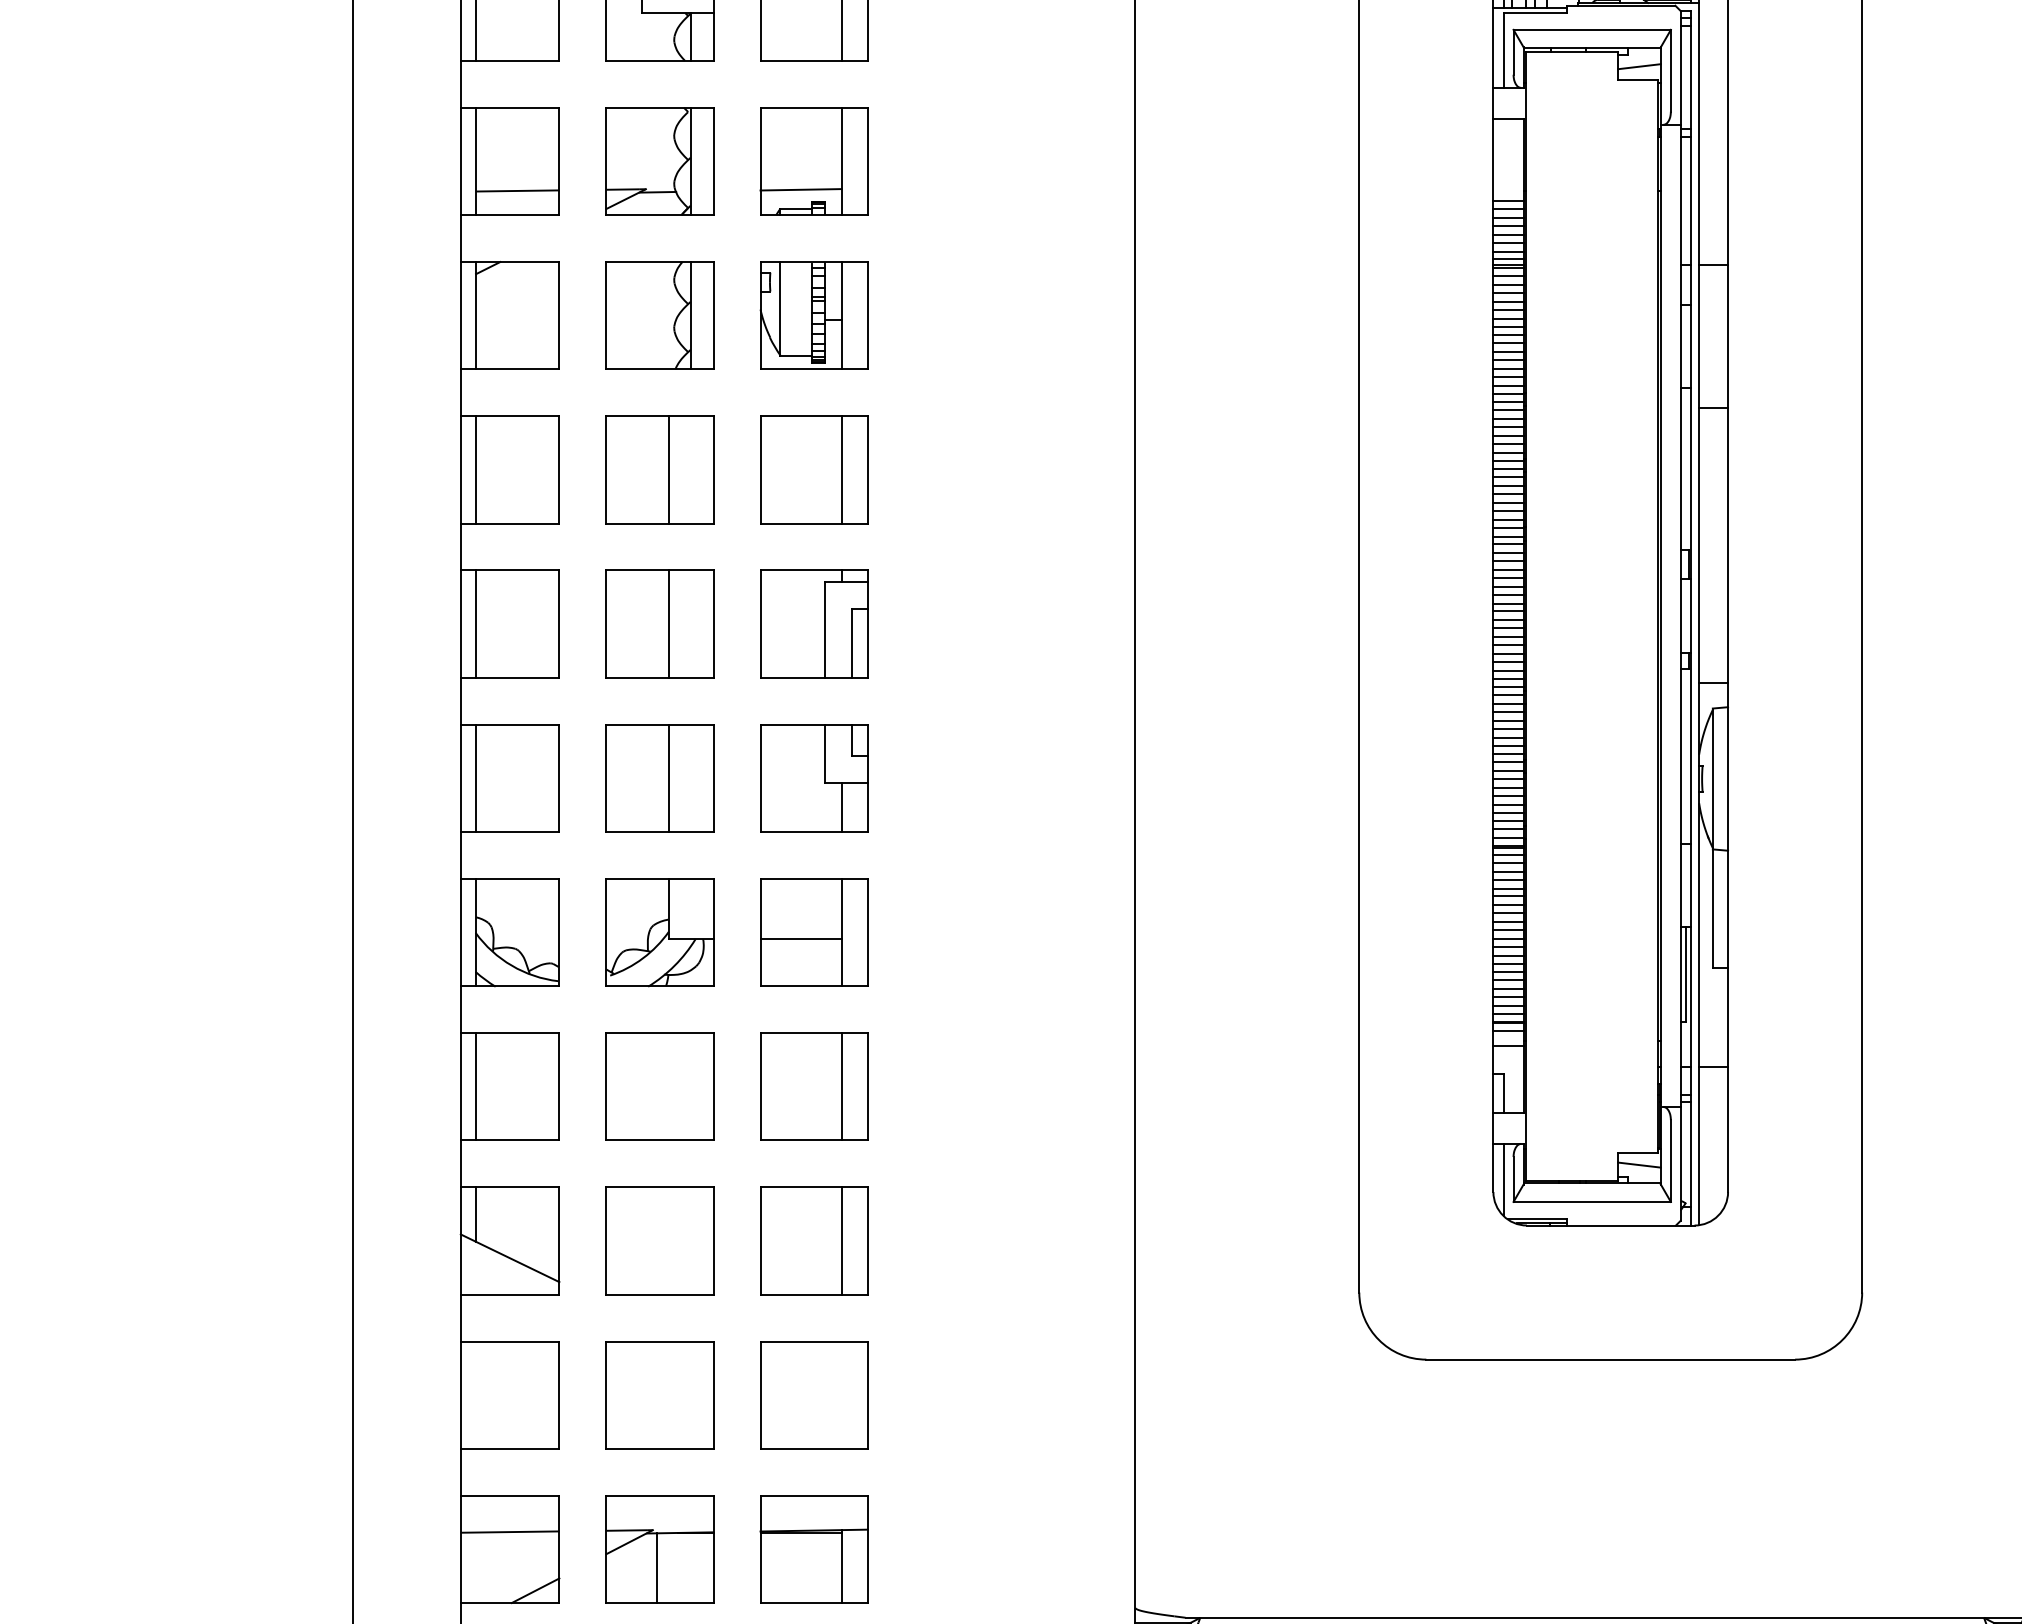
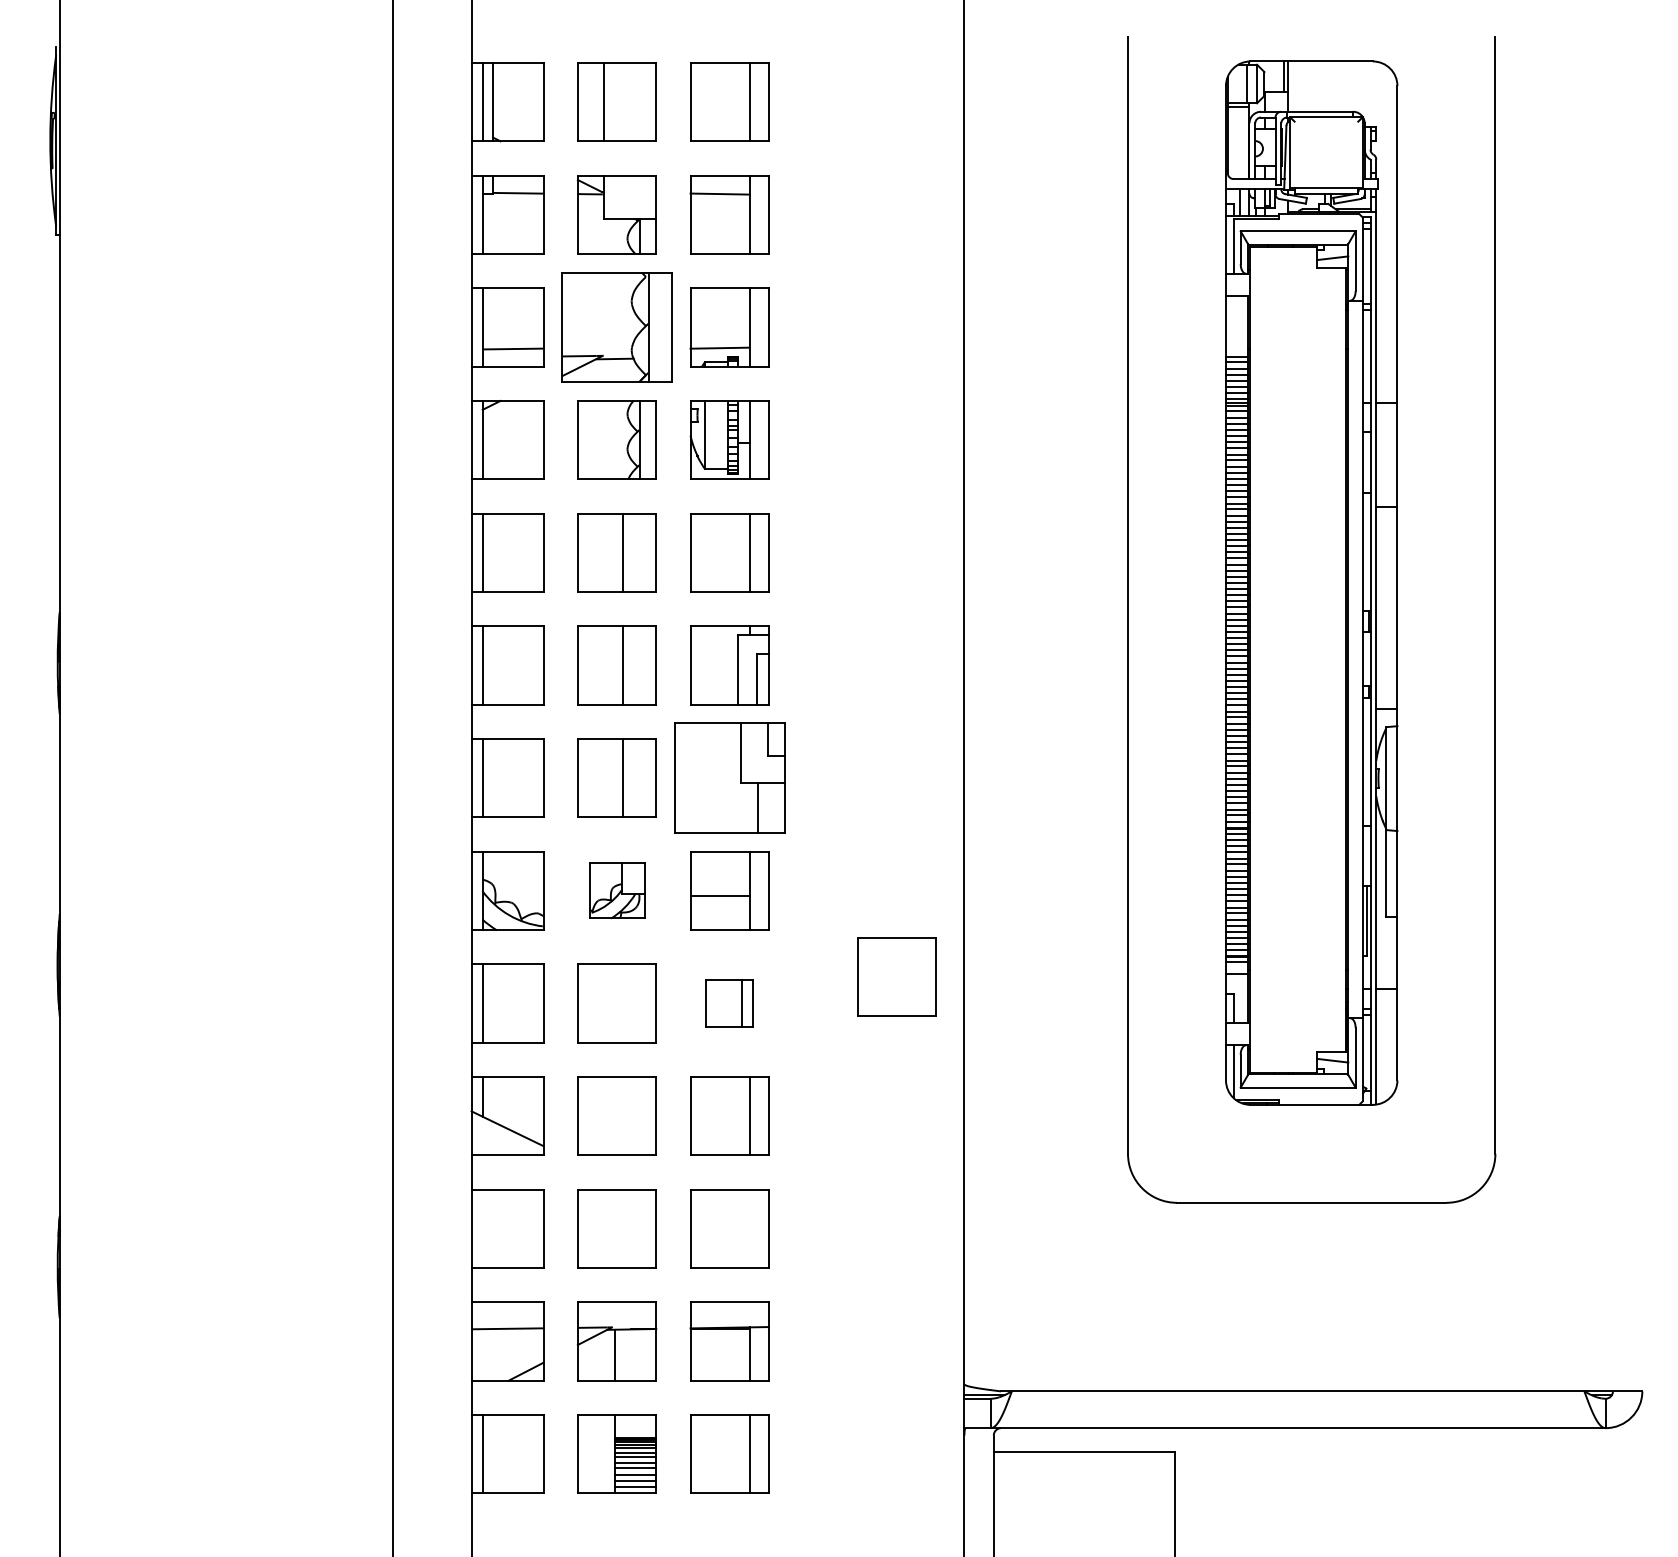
part: (659, 161) -> (616, 327), size x1.4
part: (813, 777) -> (729, 777), size x1.4
part: (659, 932) -> (616, 890), size x0.7
part: (1042, 1049) -> (896, 976), added
part: (813, 1086) -> (729, 1003), size x0.6

